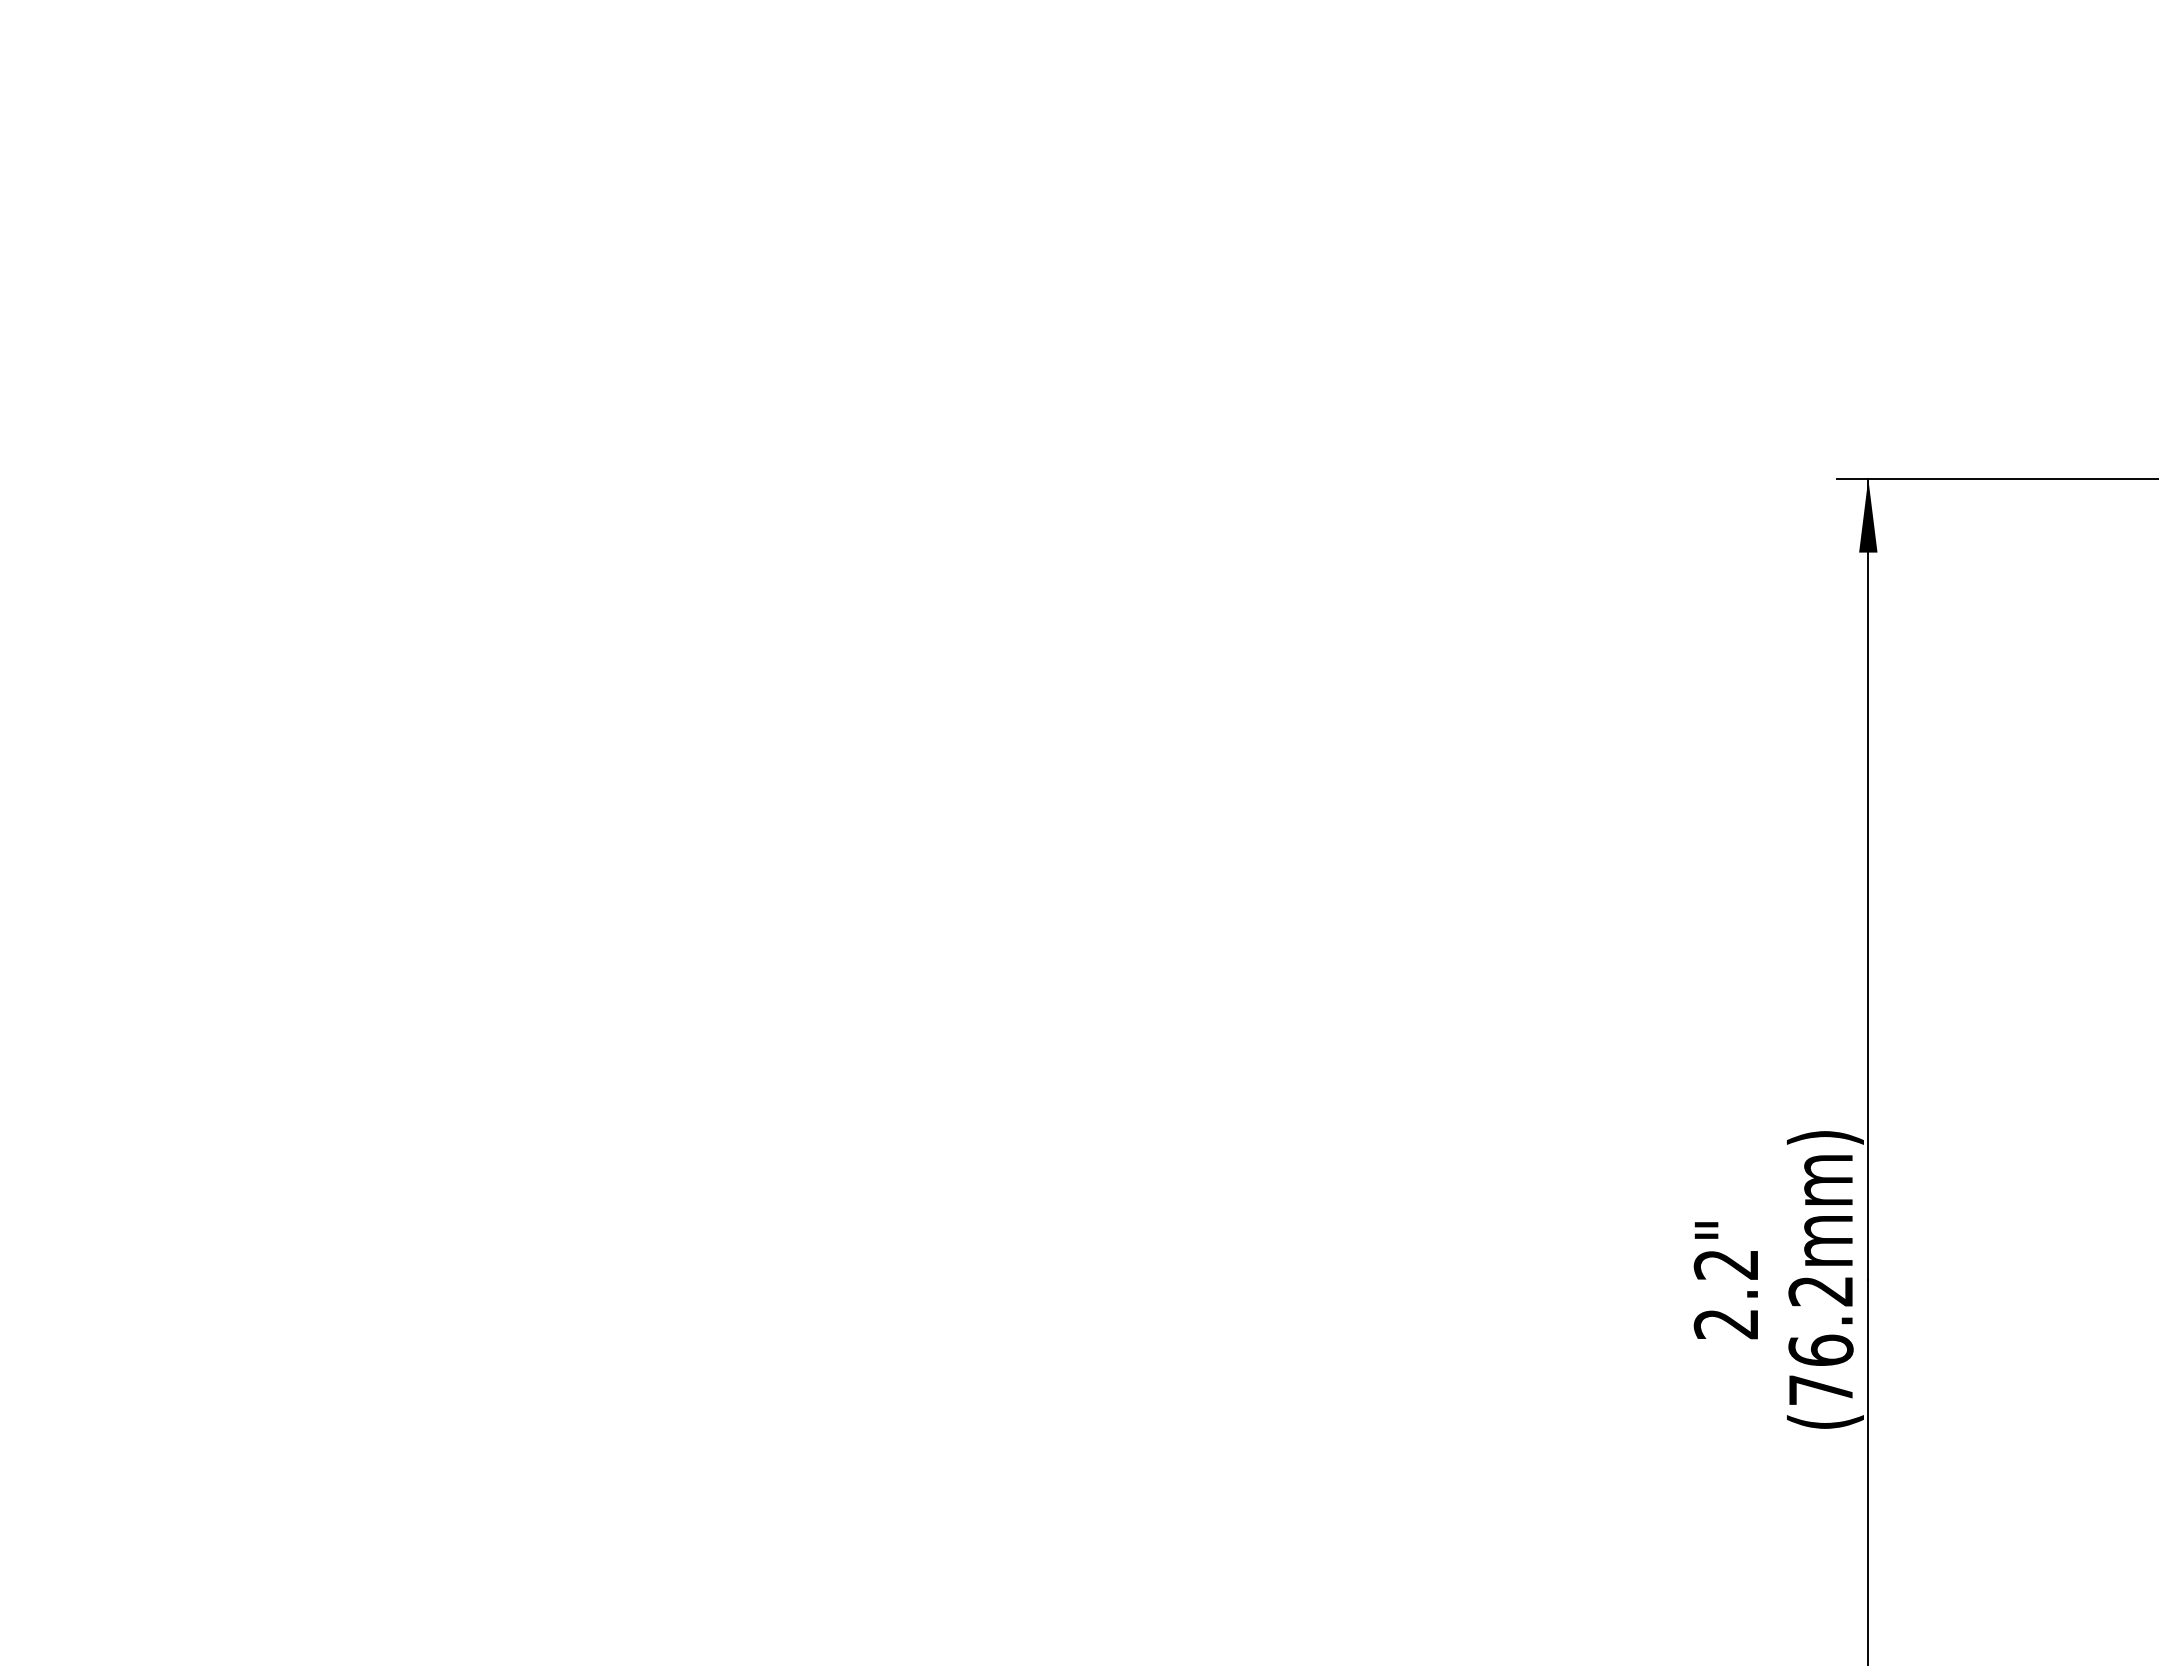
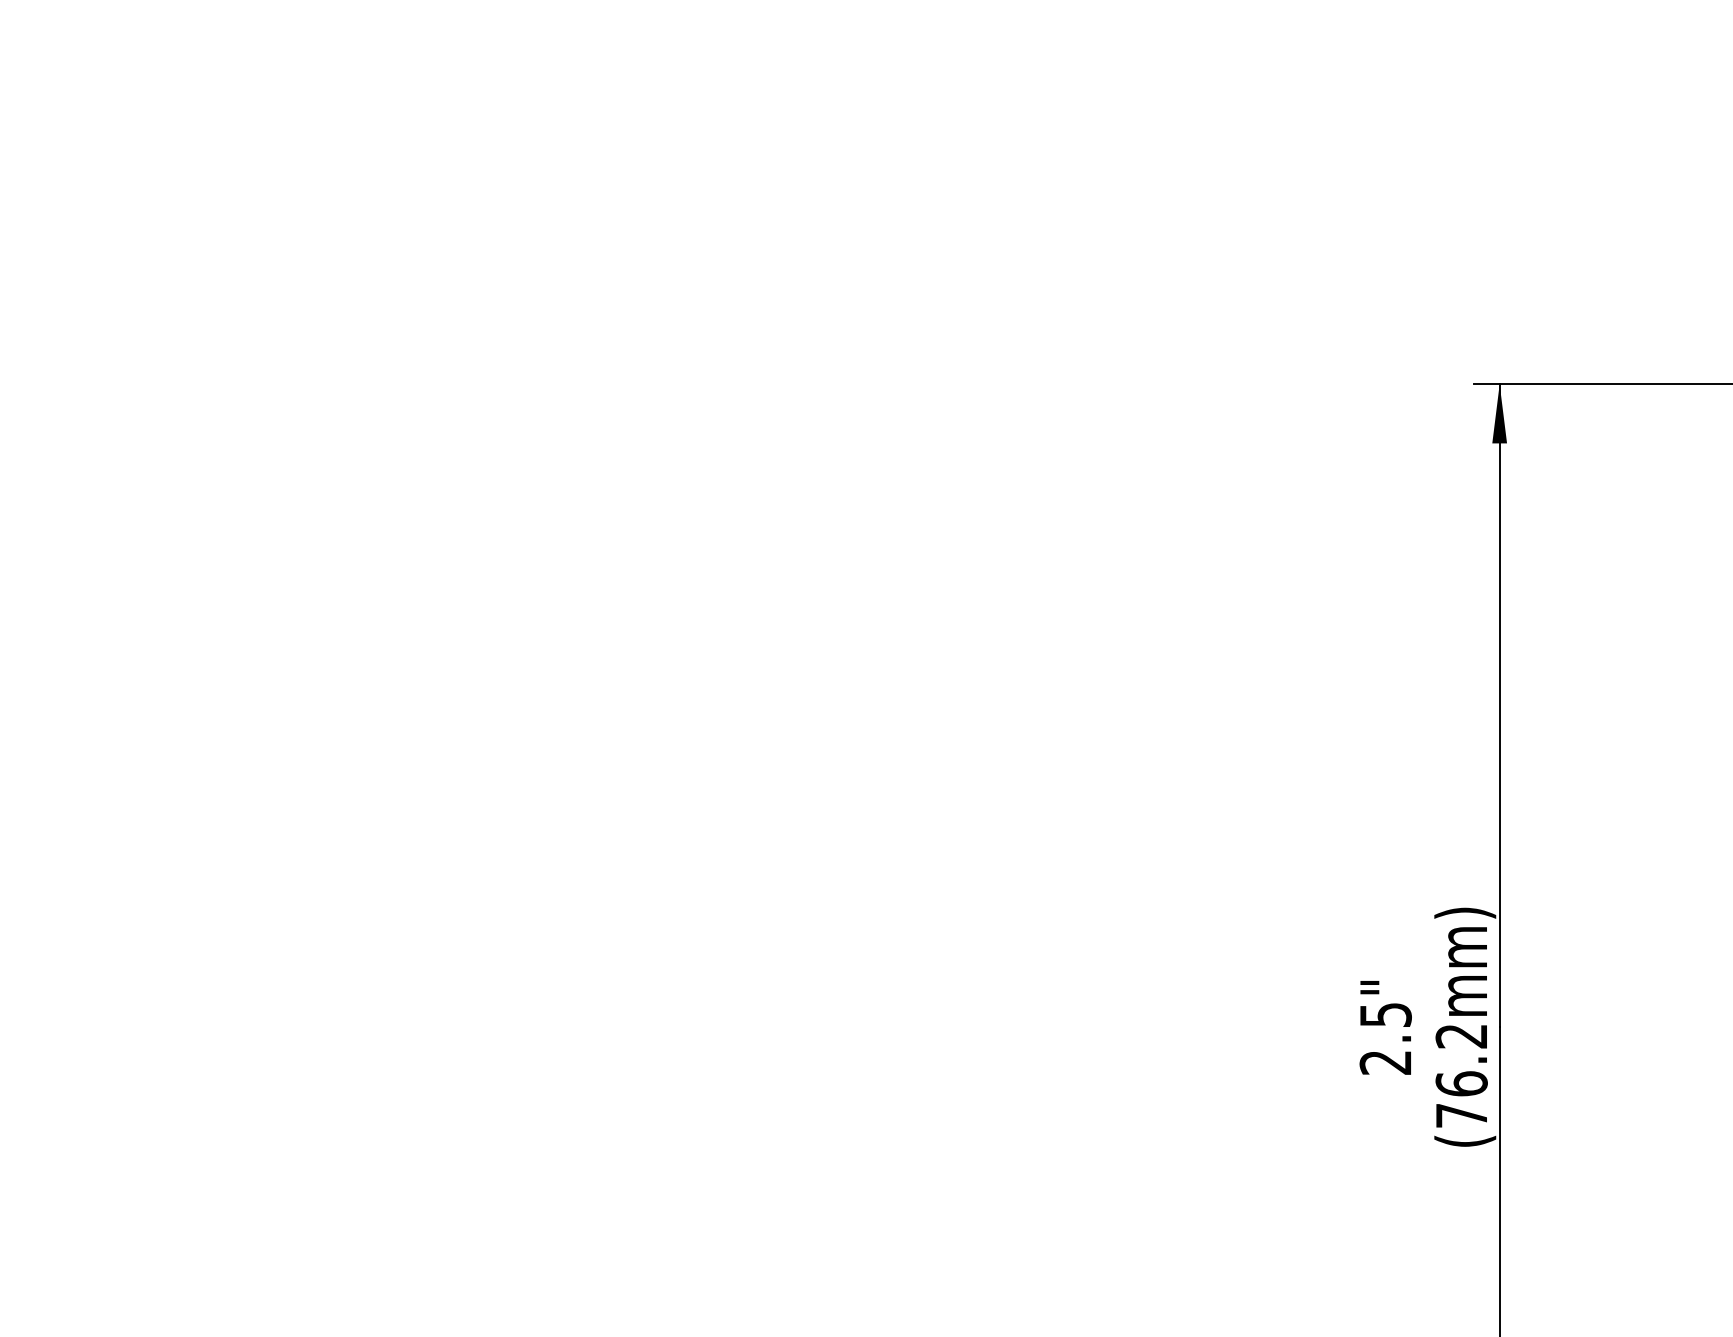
text: (1726, 1264) -> (1385, 1014), 2.2" -> 2.5"

